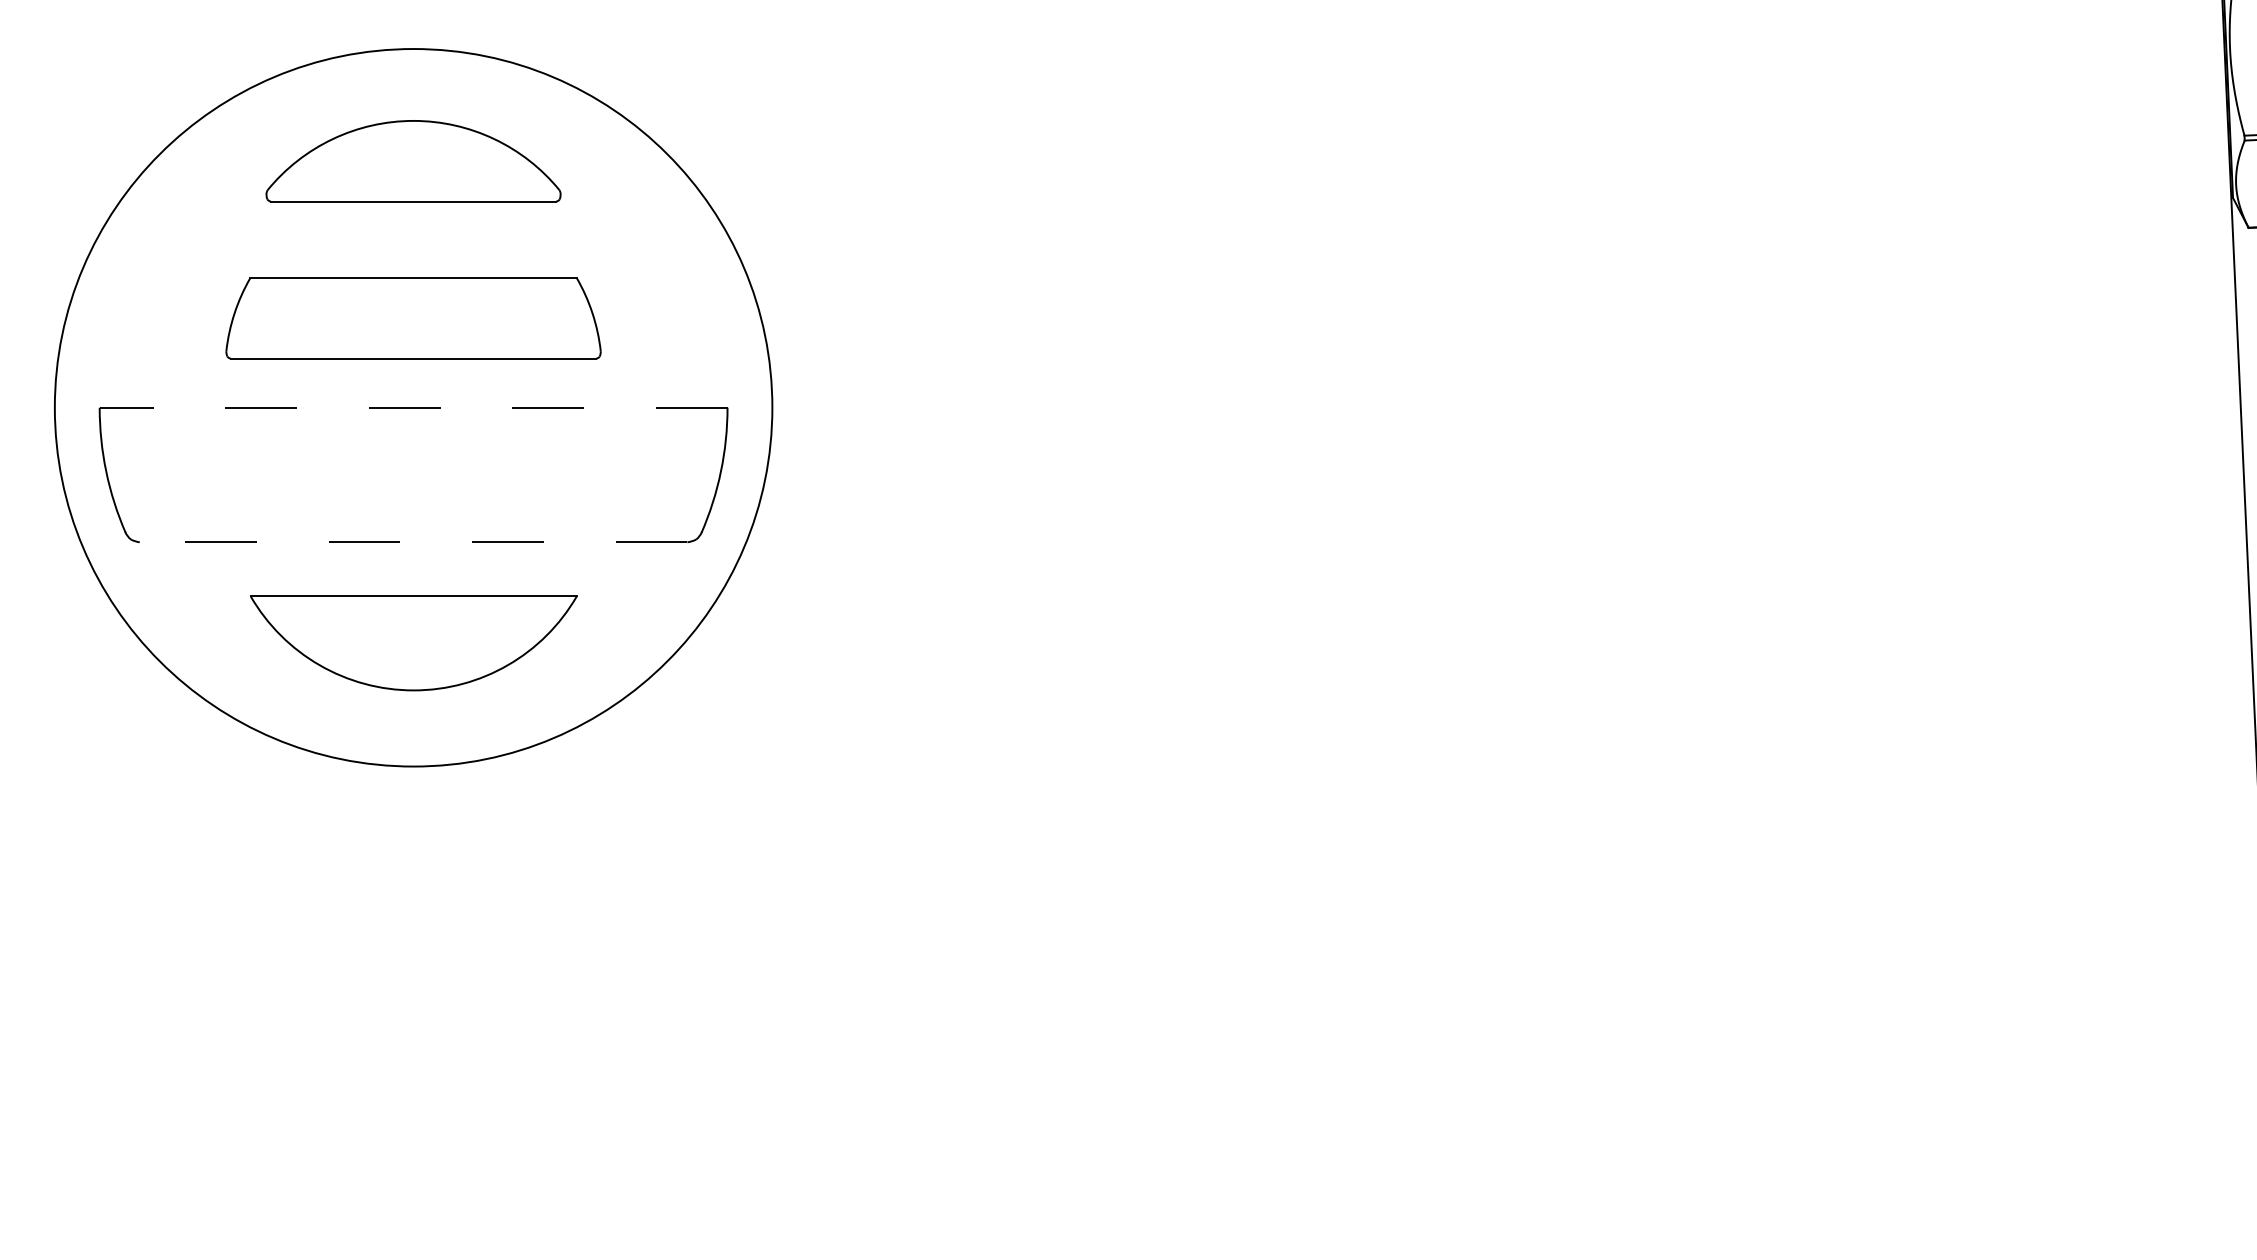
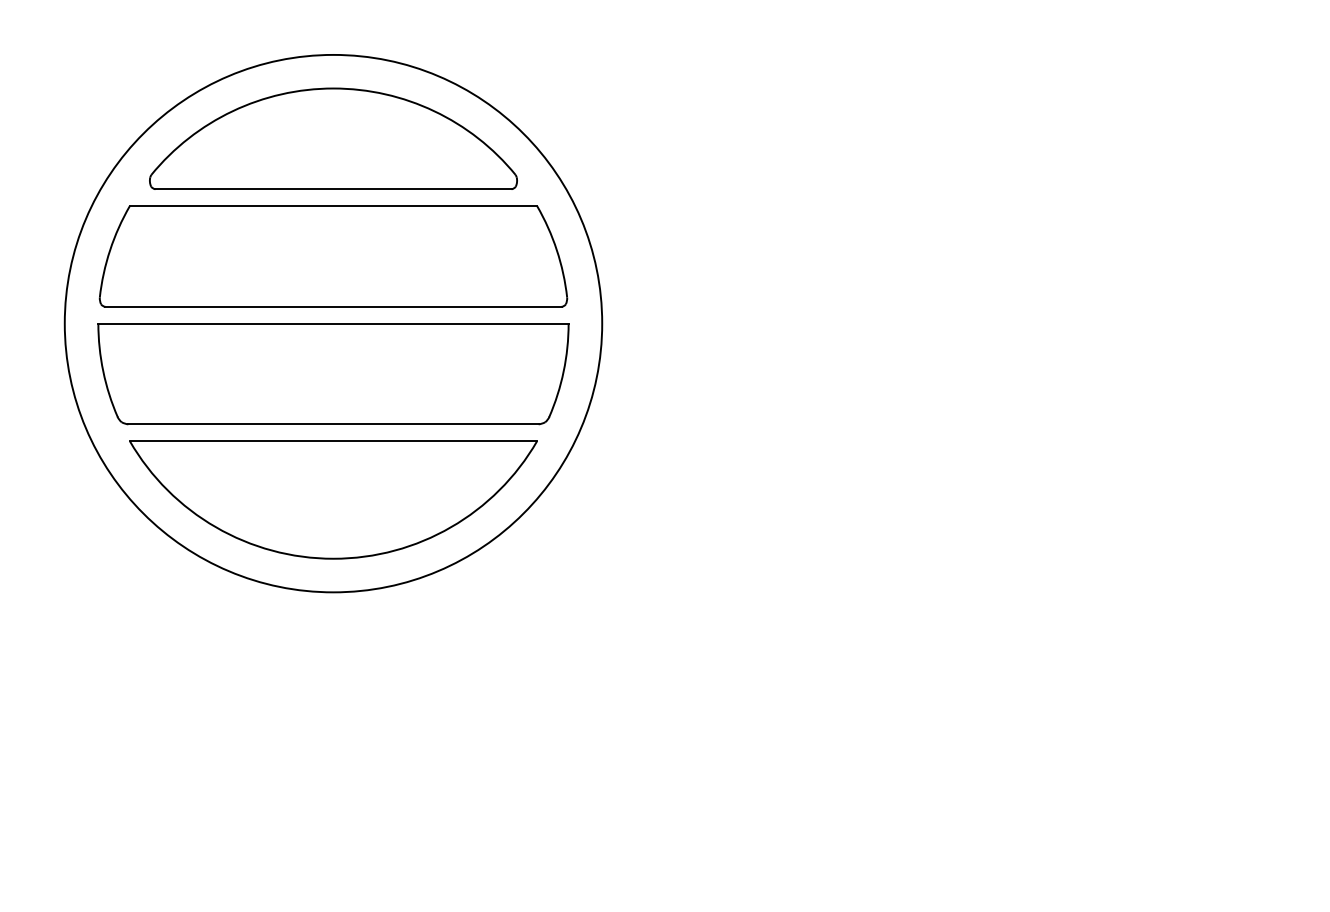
part: (413, 161) -> (333, 139), size x1.67
part: (413, 318) -> (333, 256), size x1.67
line: (413, 407) -> (333, 323), dashed -> solid
line: (413, 542) -> (333, 424), dashed -> solid
part: (413, 643) -> (333, 500), size x1.67

